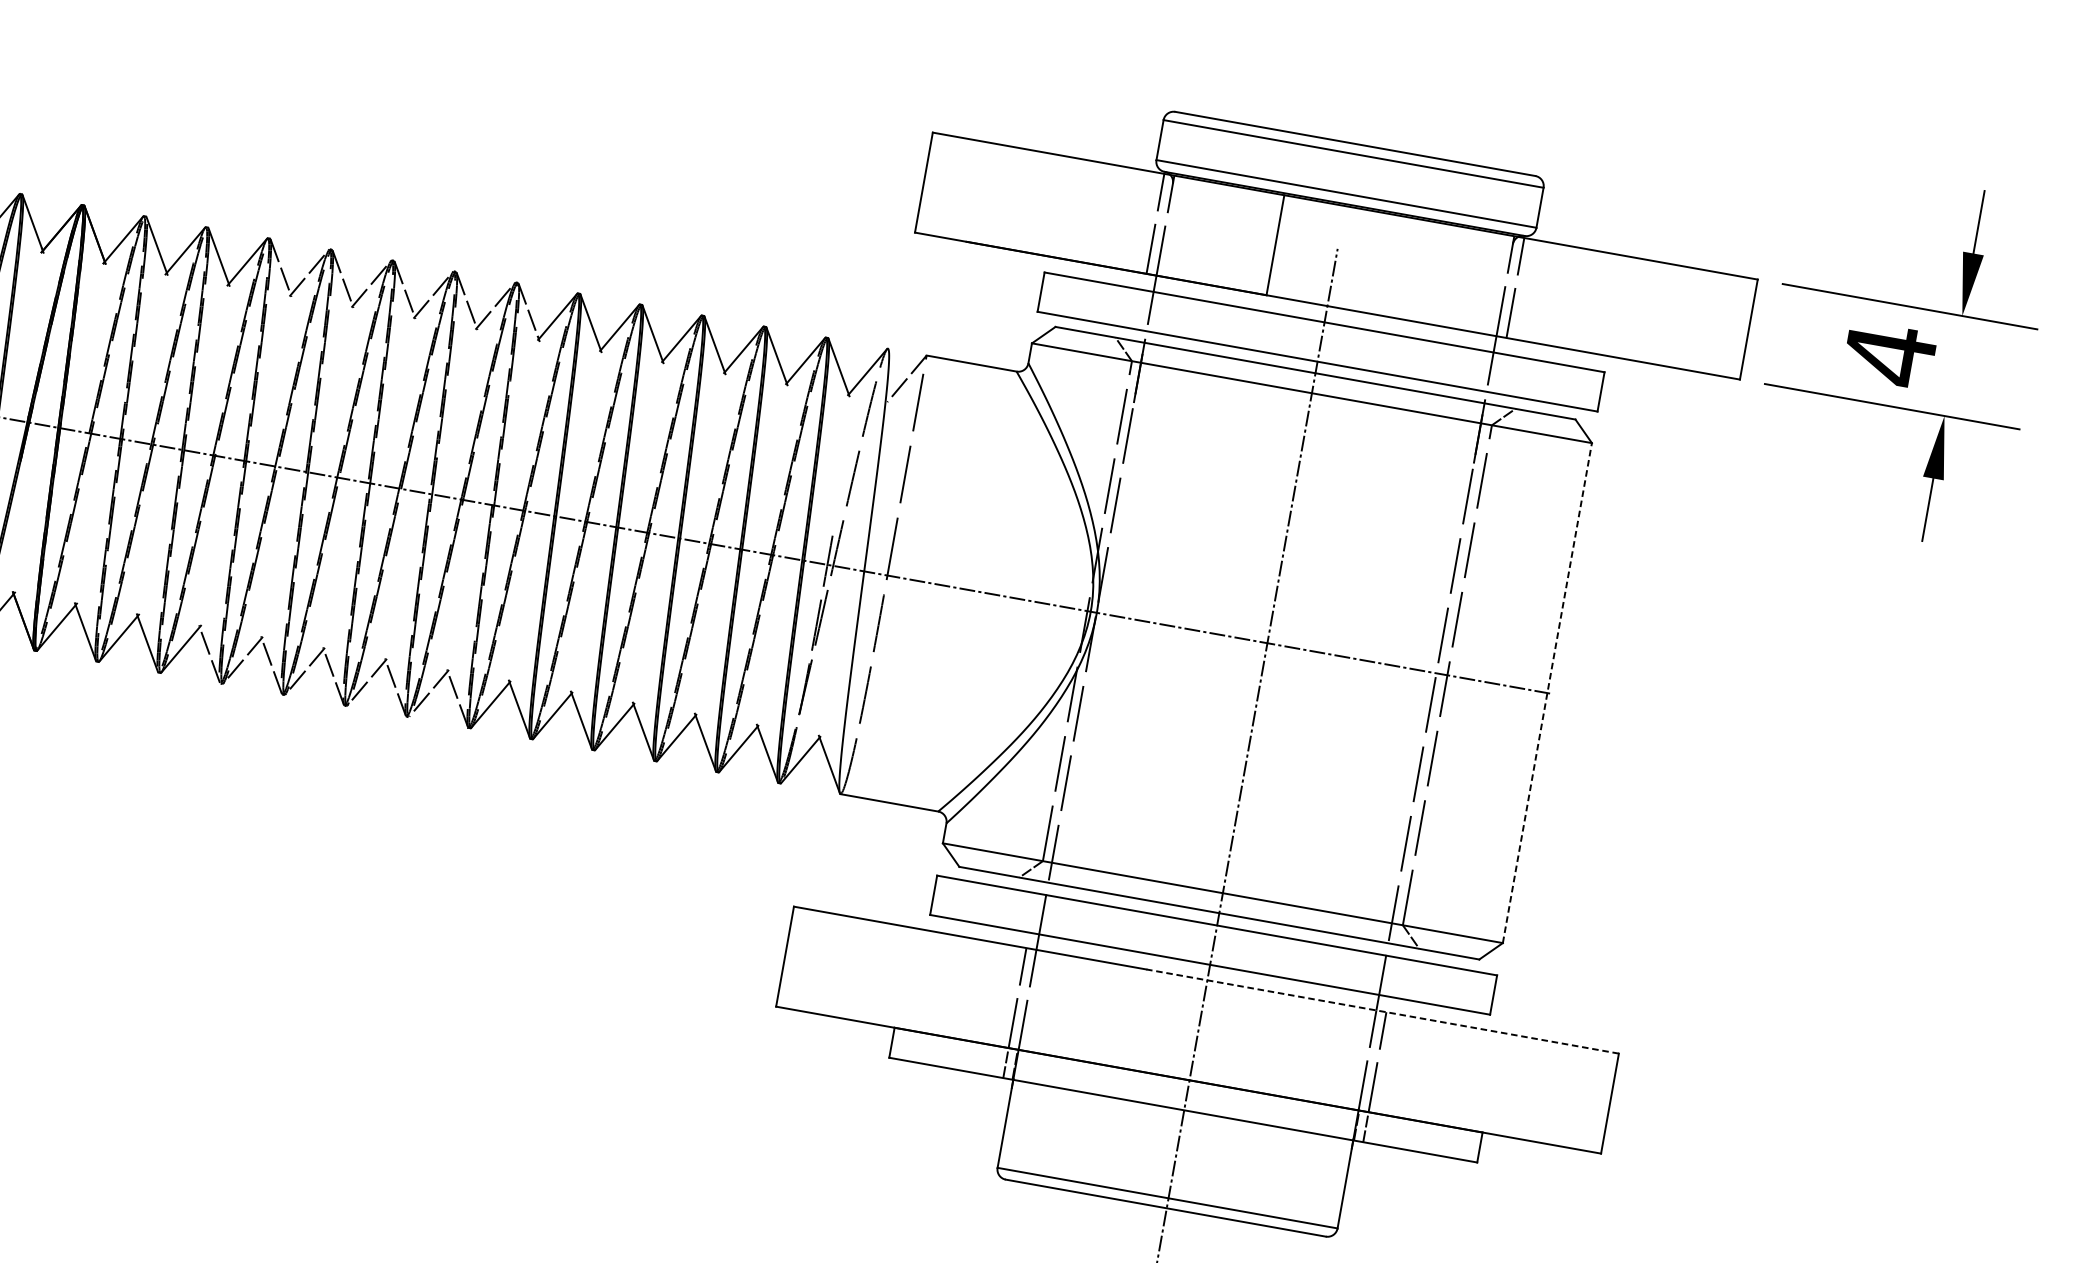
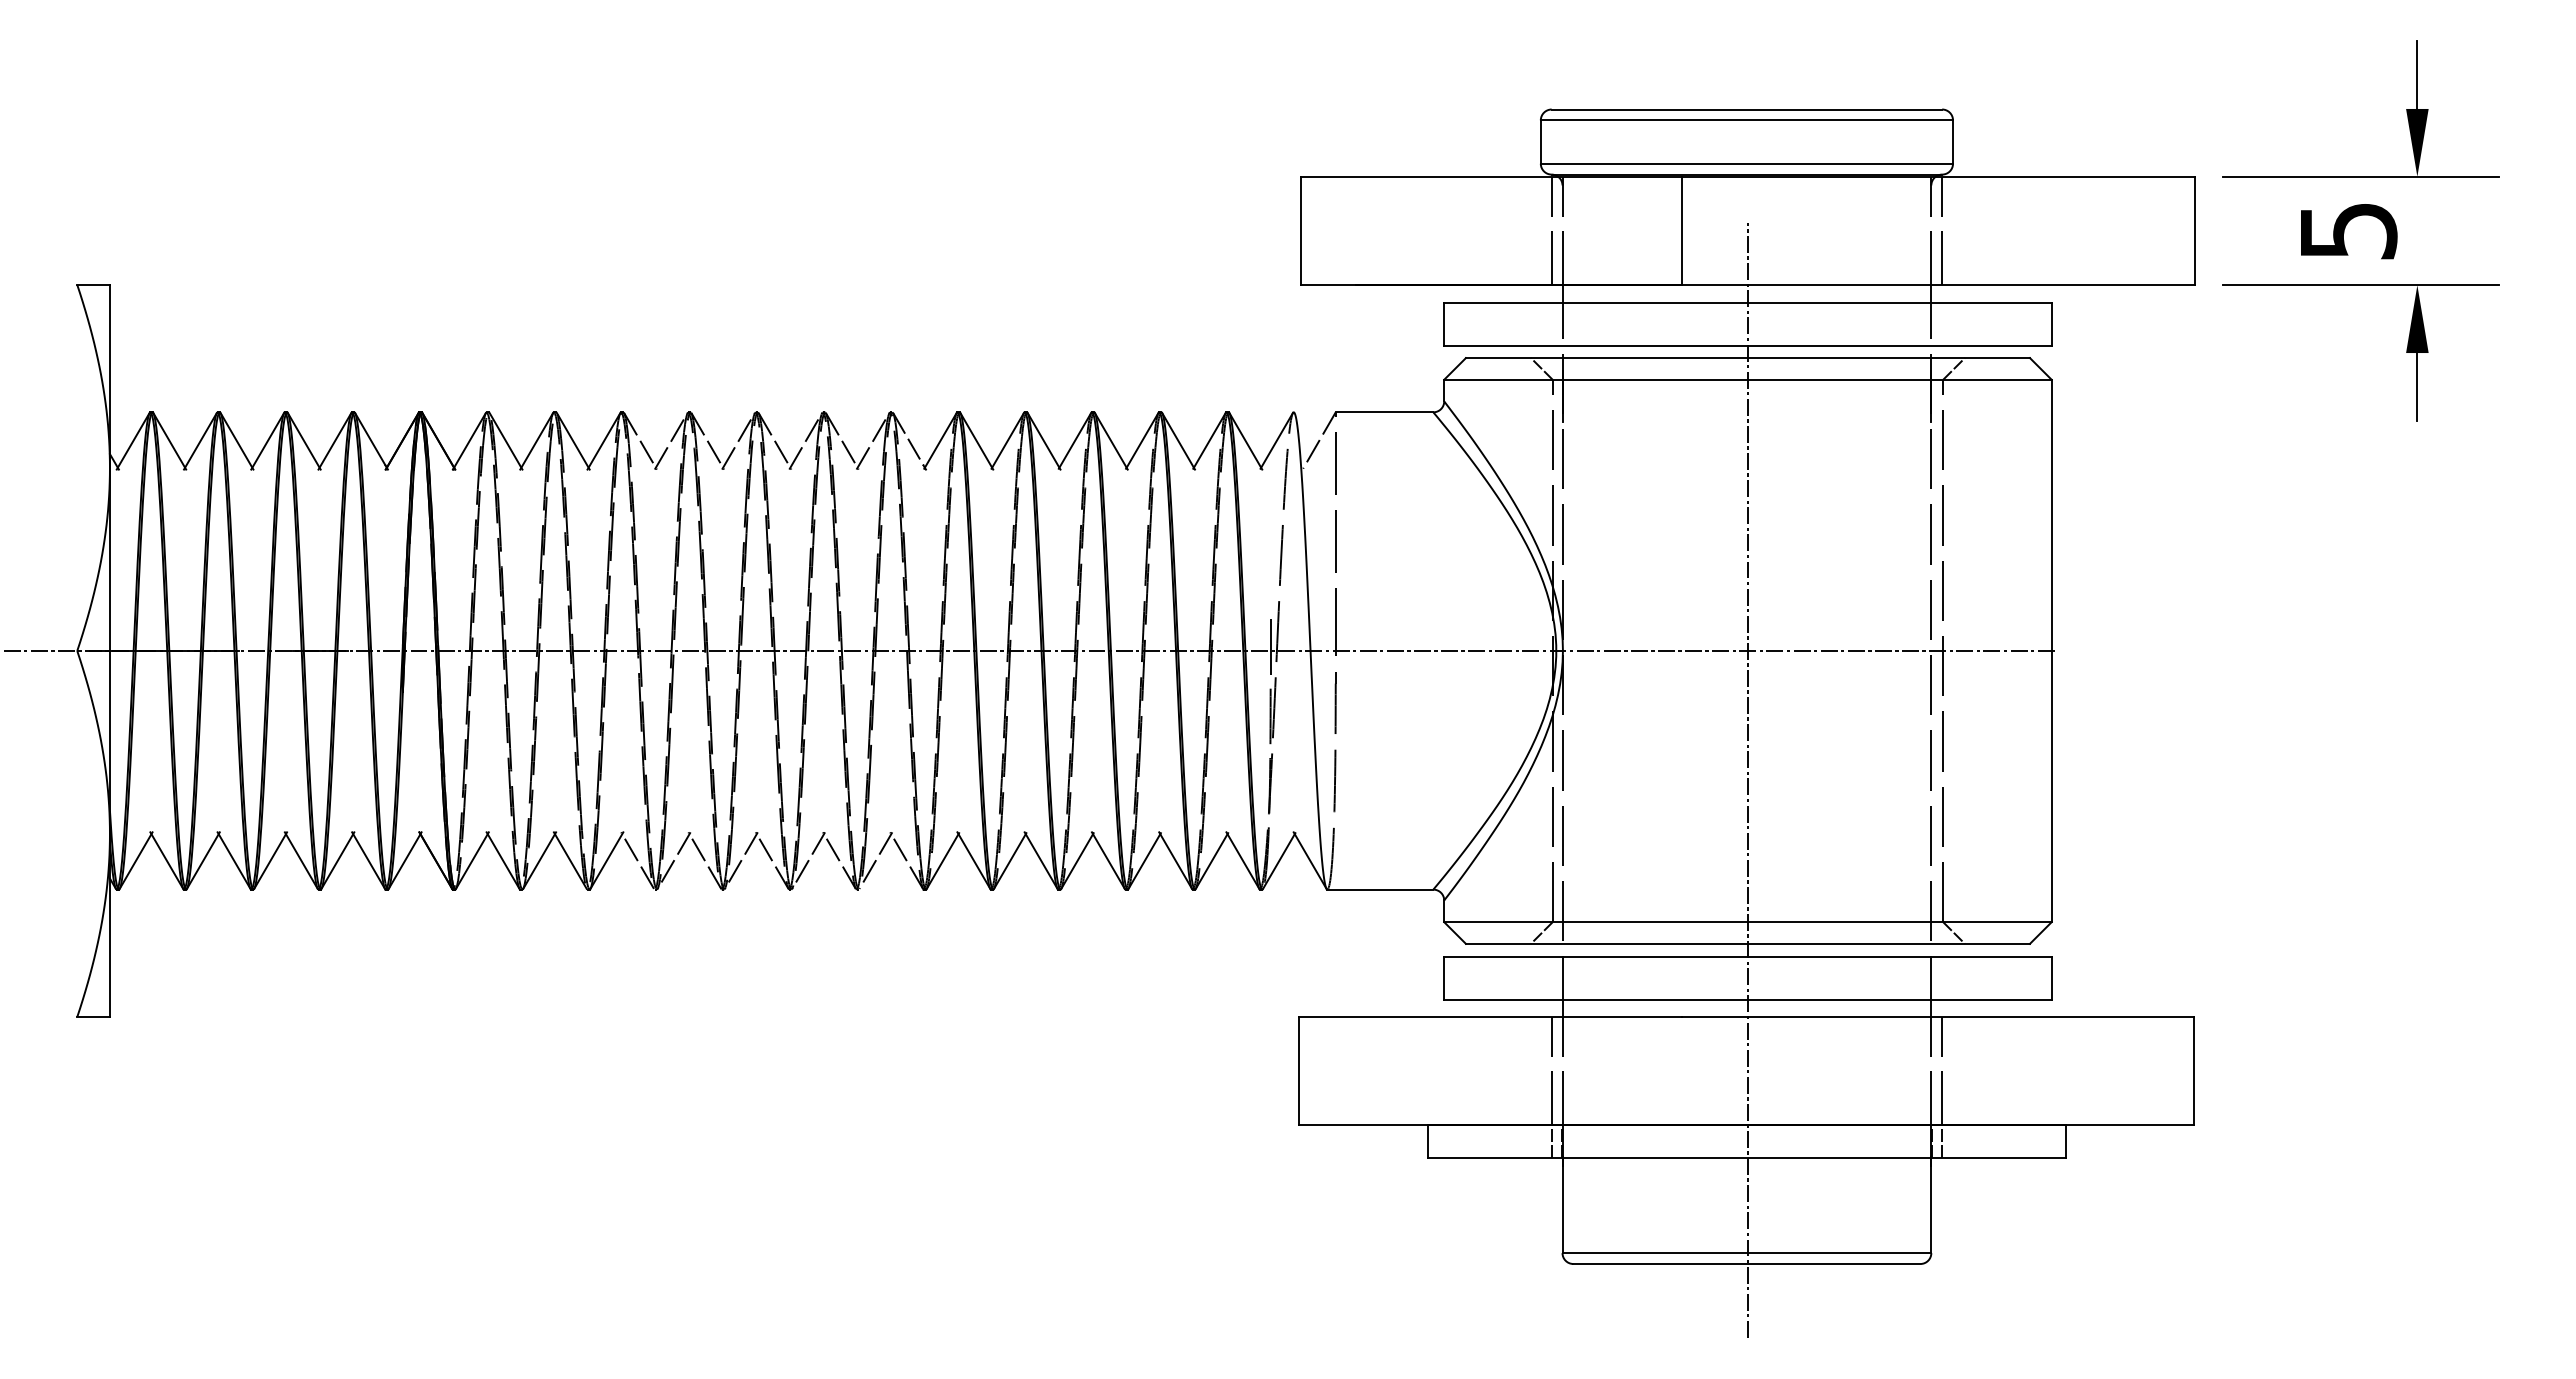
text: (1890, 355) -> (2349, 231), 4 -> 5
line: (1547, 692) -> (2051, 650), dashed -> solid
line: (1382, 1011) -> (1937, 1016), dashed -> solid

